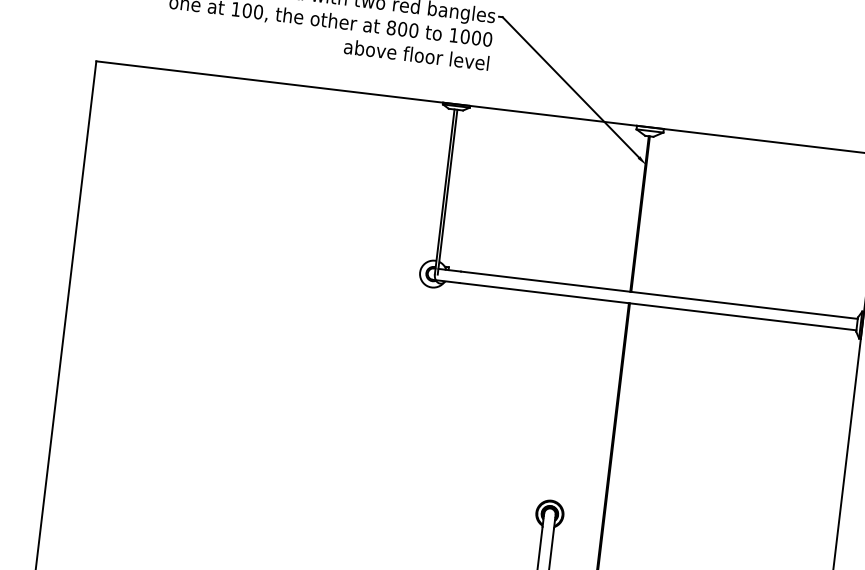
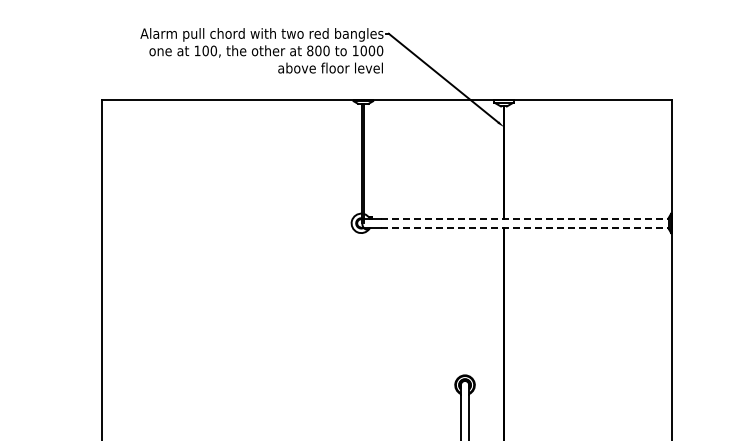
line: (659, 295) -> (524, 219), solid -> dashed
line: (657, 306) -> (524, 227), solid -> dashed

